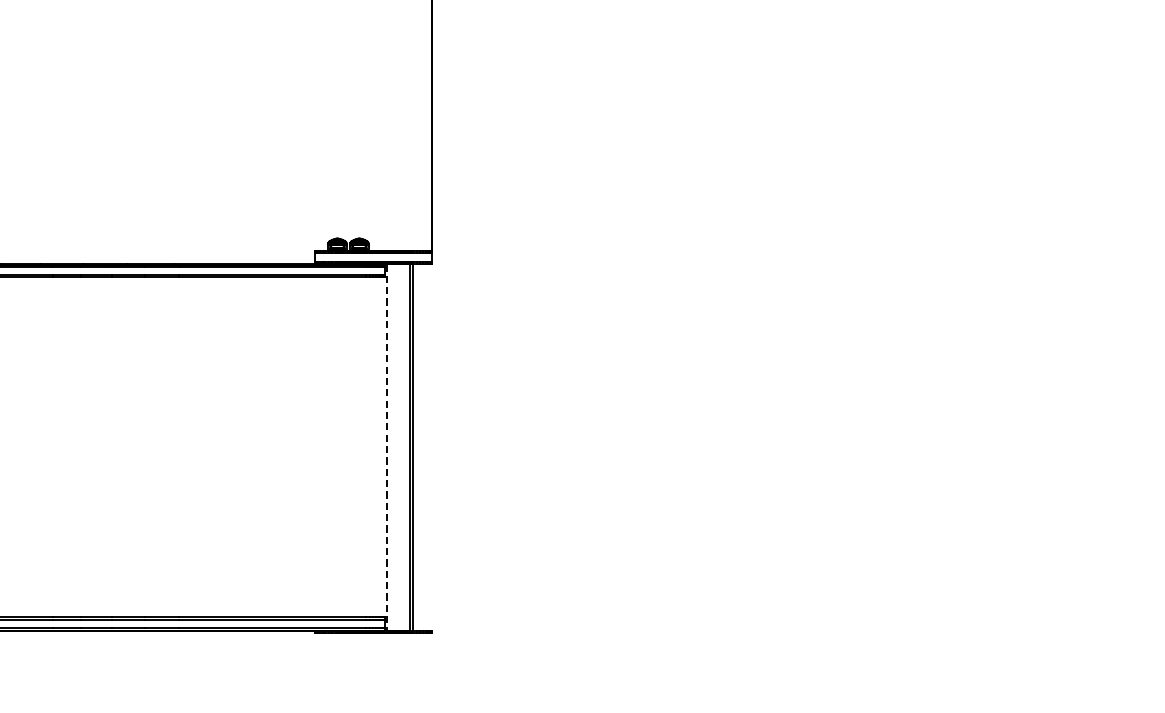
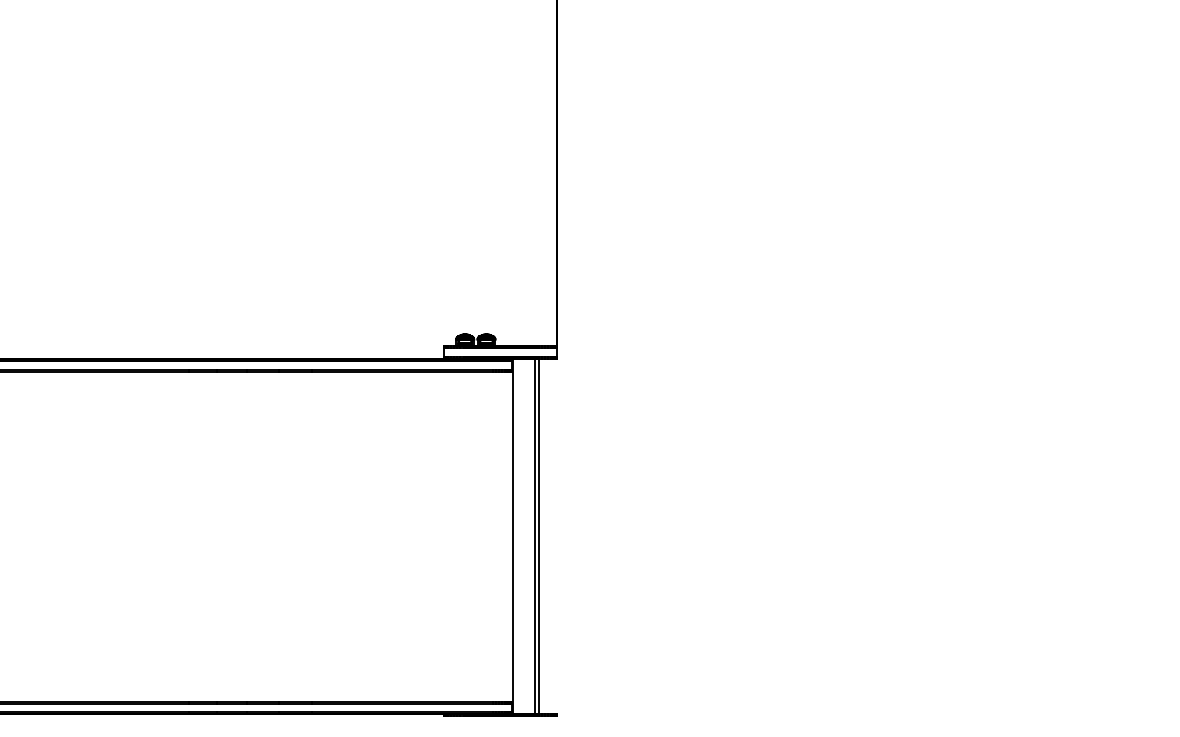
line: (386, 448) -> (512, 537), dashed -> solid

